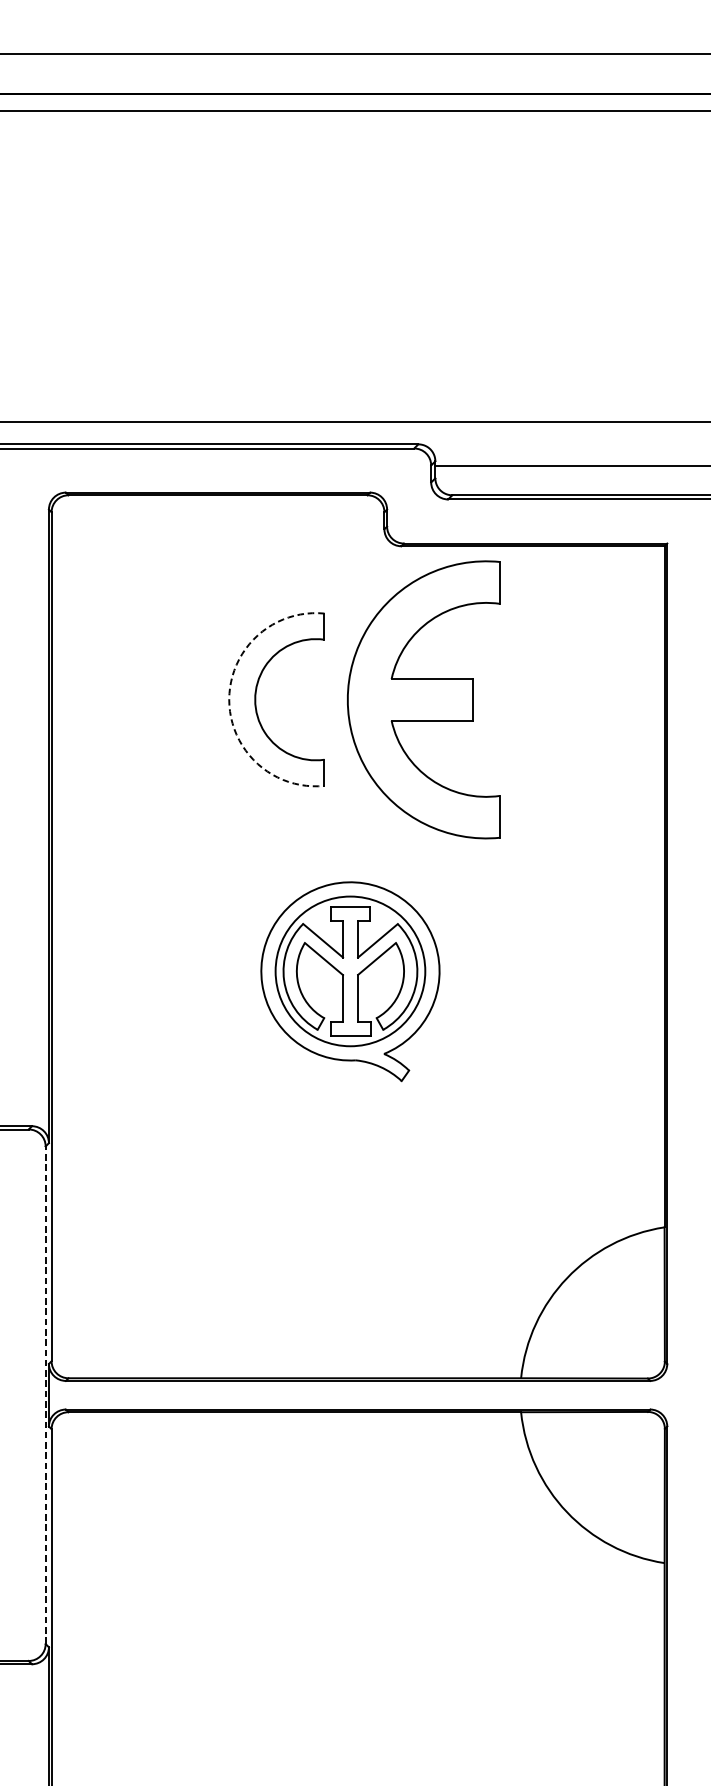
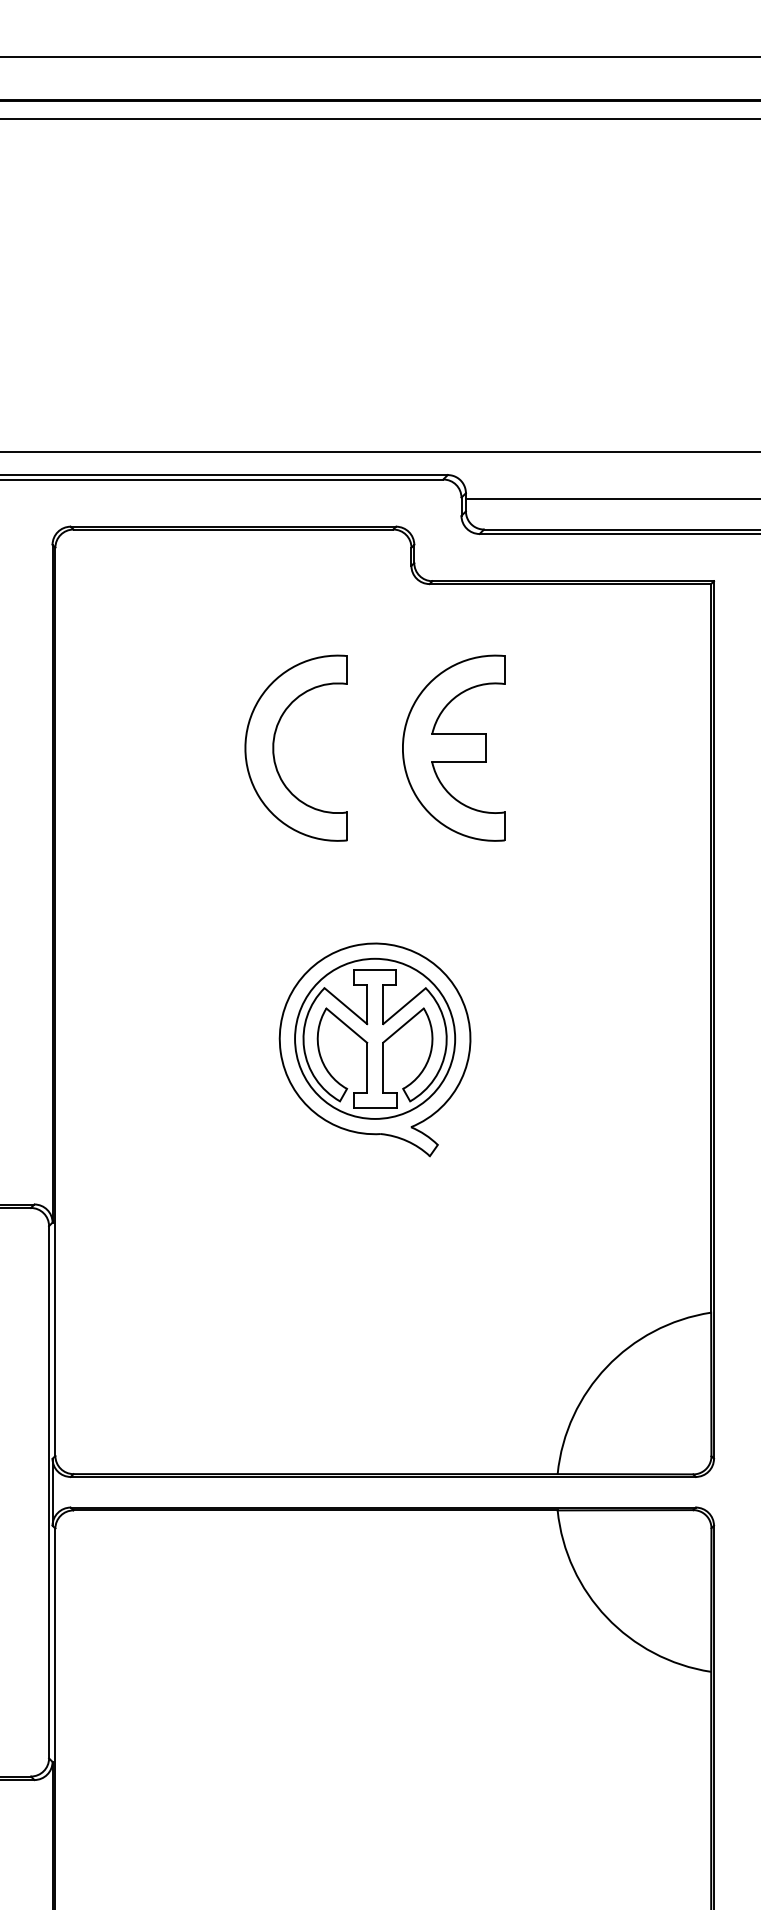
arc: (229, 699) -> (245, 748), dashed -> solid
part: (423, 699) -> (453, 747), size x0.62
line: (46, 1394) -> (49, 1491), dashed -> solid

